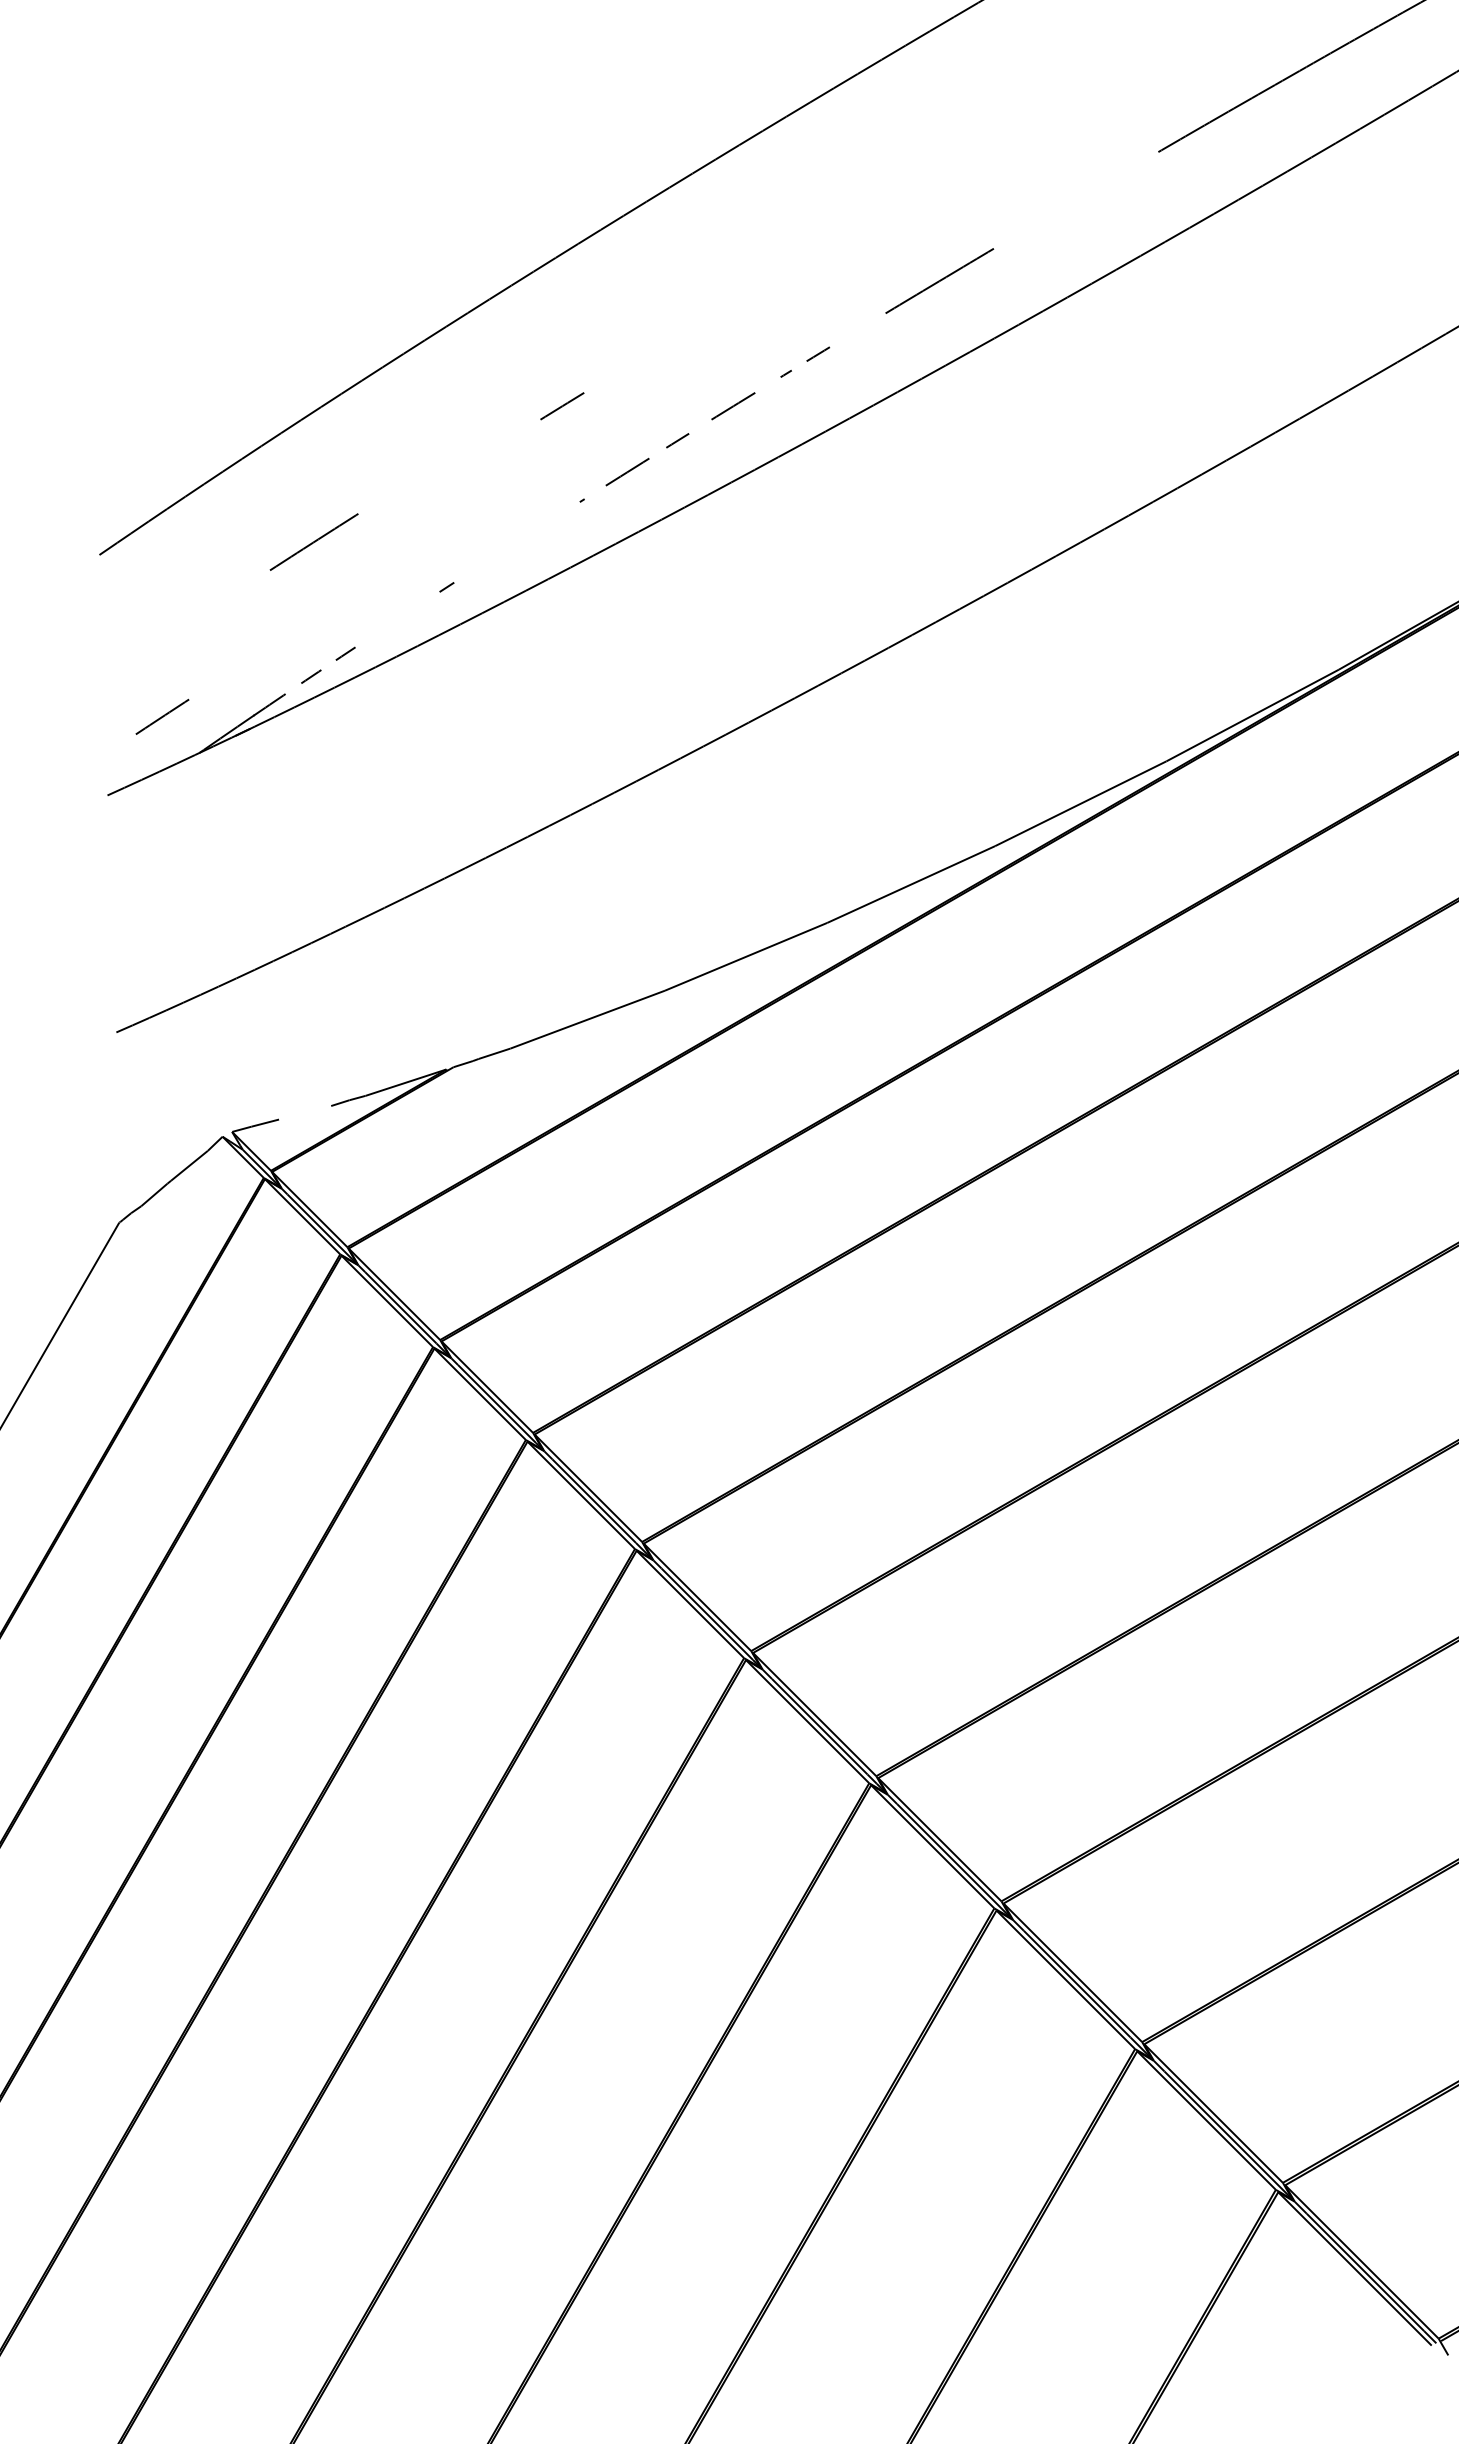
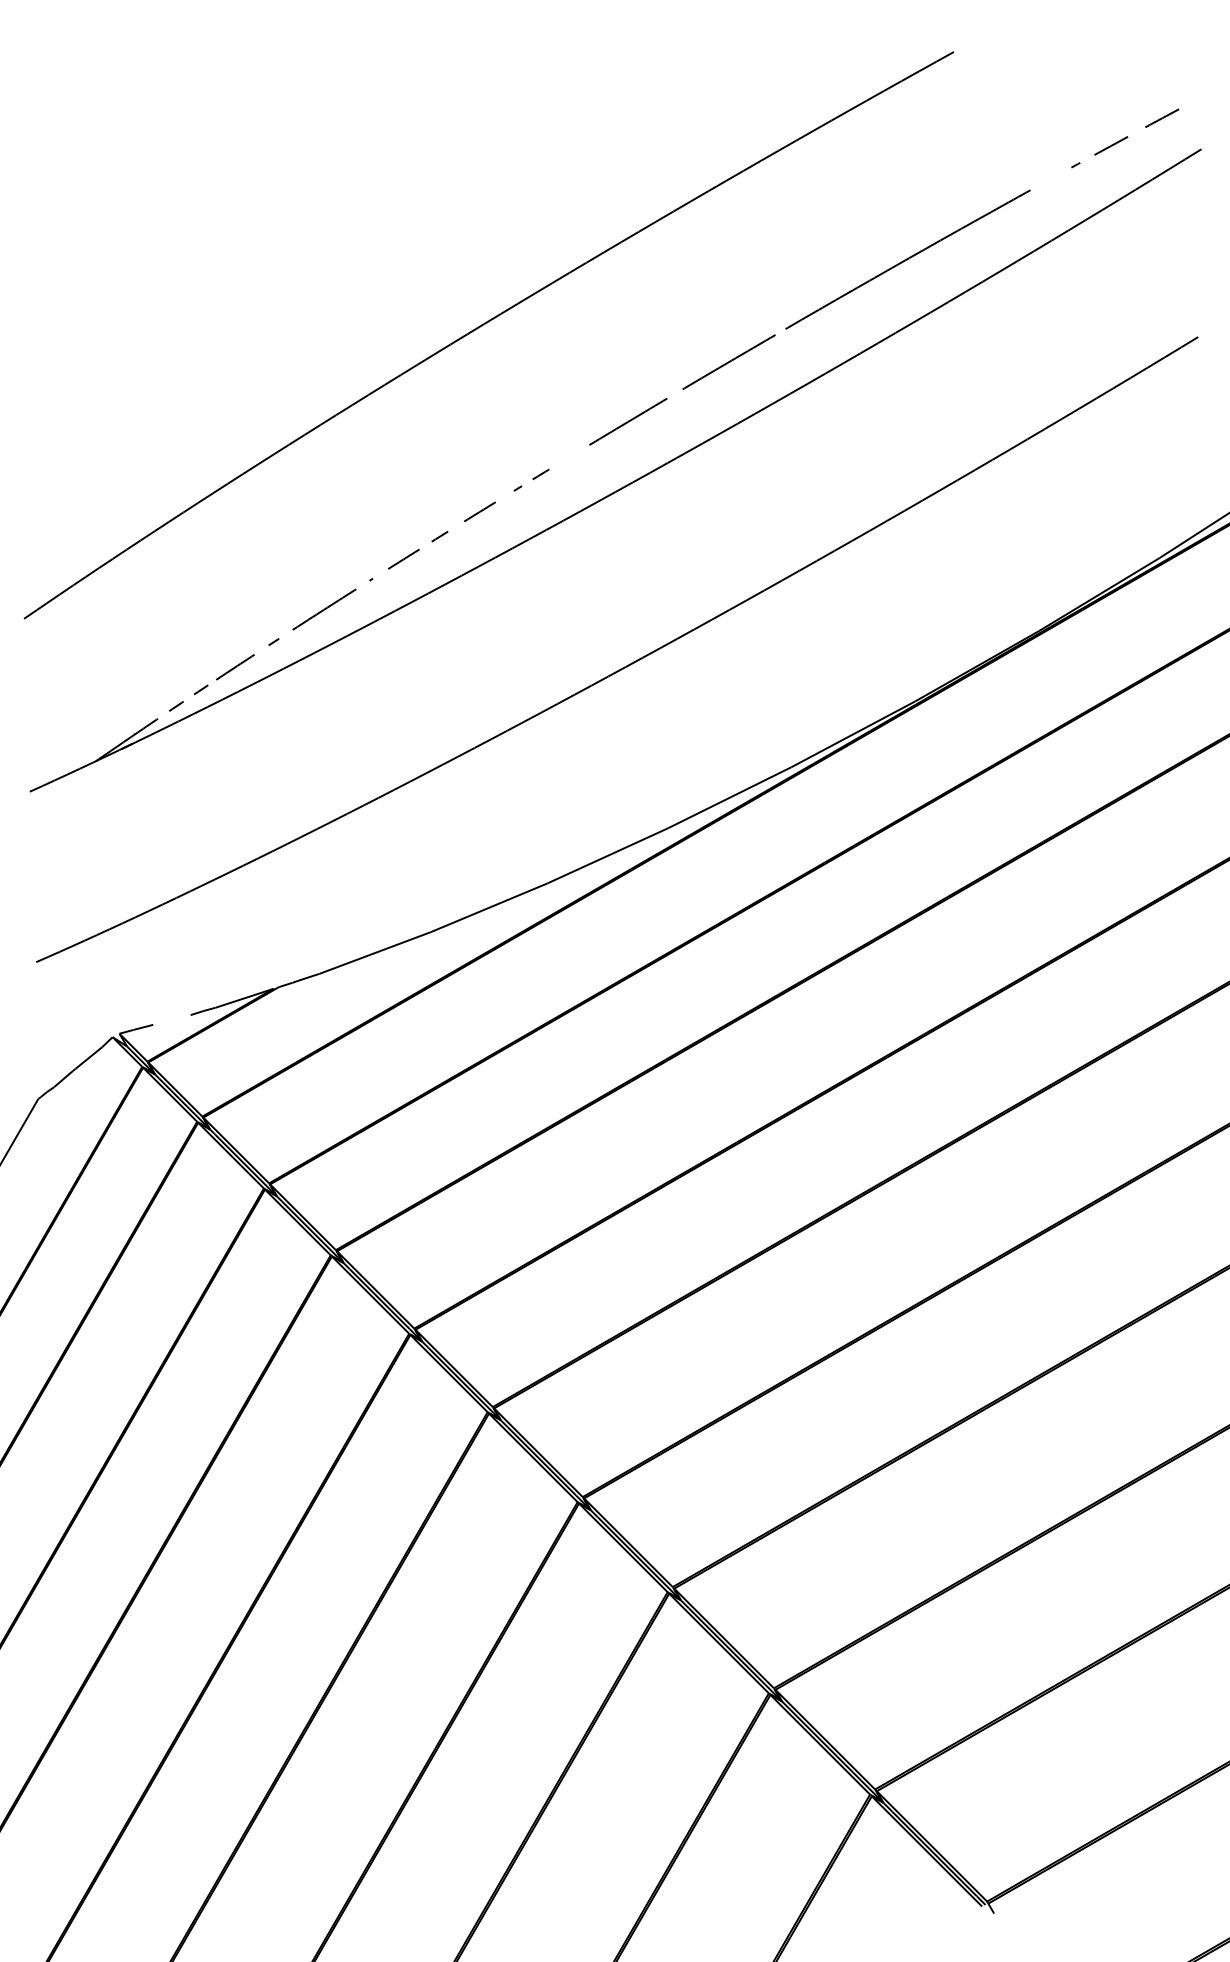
line: (1078, 197) -> (728, 361), added
line: (561, 405) -> (356, 511), removed
line: (314, 542) -> (324, 609), moved
line: (162, 717) -> (235, 667), moved

